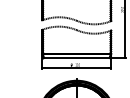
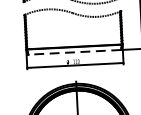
line: (76, 58) -> (74, 52), solid -> dashed

